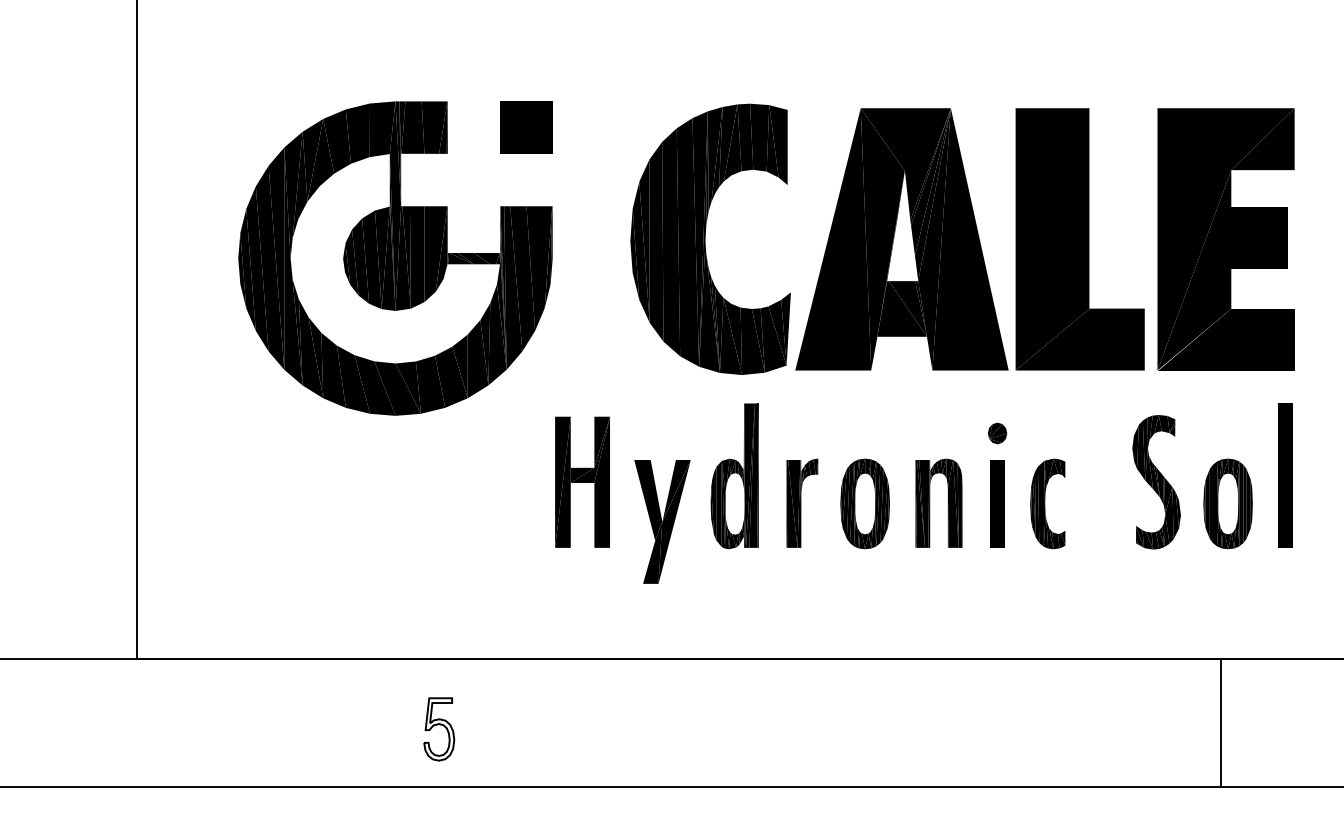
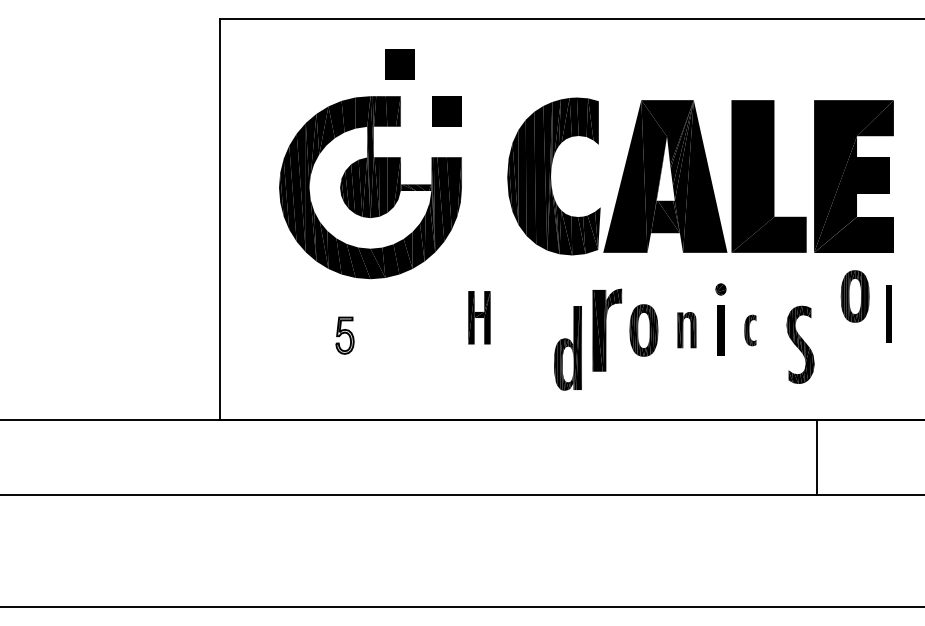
part: (445, 46) -> (399, 64), added
part: (1285, 474) -> (888, 313), size x0.7
part: (733, 476) -> (567, 348), moved
part: (582, 481) -> (479, 317), size x0.7
part: (1156, 481) -> (800, 344), moved
part: (802, 502) -> (607, 329), size x1.6
part: (938, 502) -> (686, 329), size x0.7
part: (1048, 503) -> (750, 330), size x0.6
part: (1226, 503) -> (854, 296), moved
part: (661, 521) -> (525, 340), removed
line: (1221, 722) -> (817, 457), moved
part: (438, 729) -> (344, 335), moved

